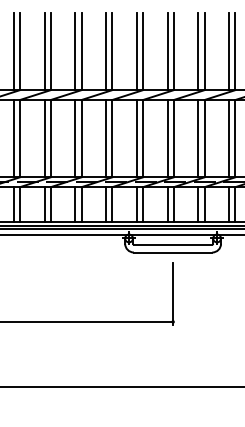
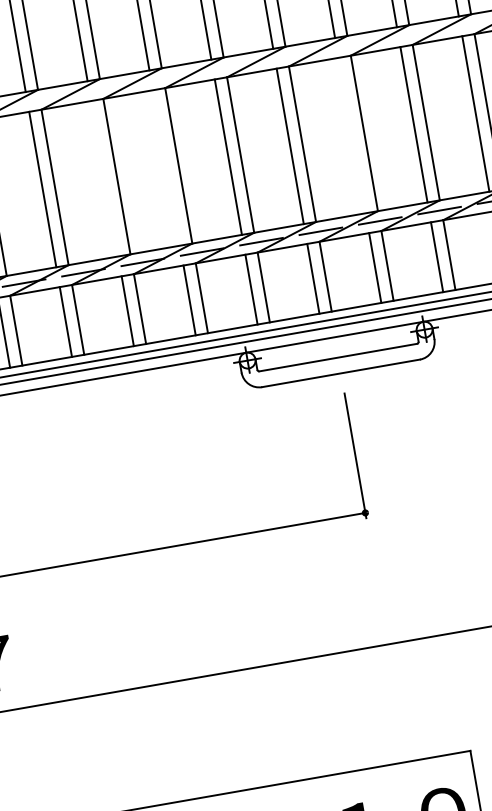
line: (75, 138) -> (104, 178), removed
line: (106, 138) -> (167, 167), removed
line: (198, 138) -> (352, 135), removed

